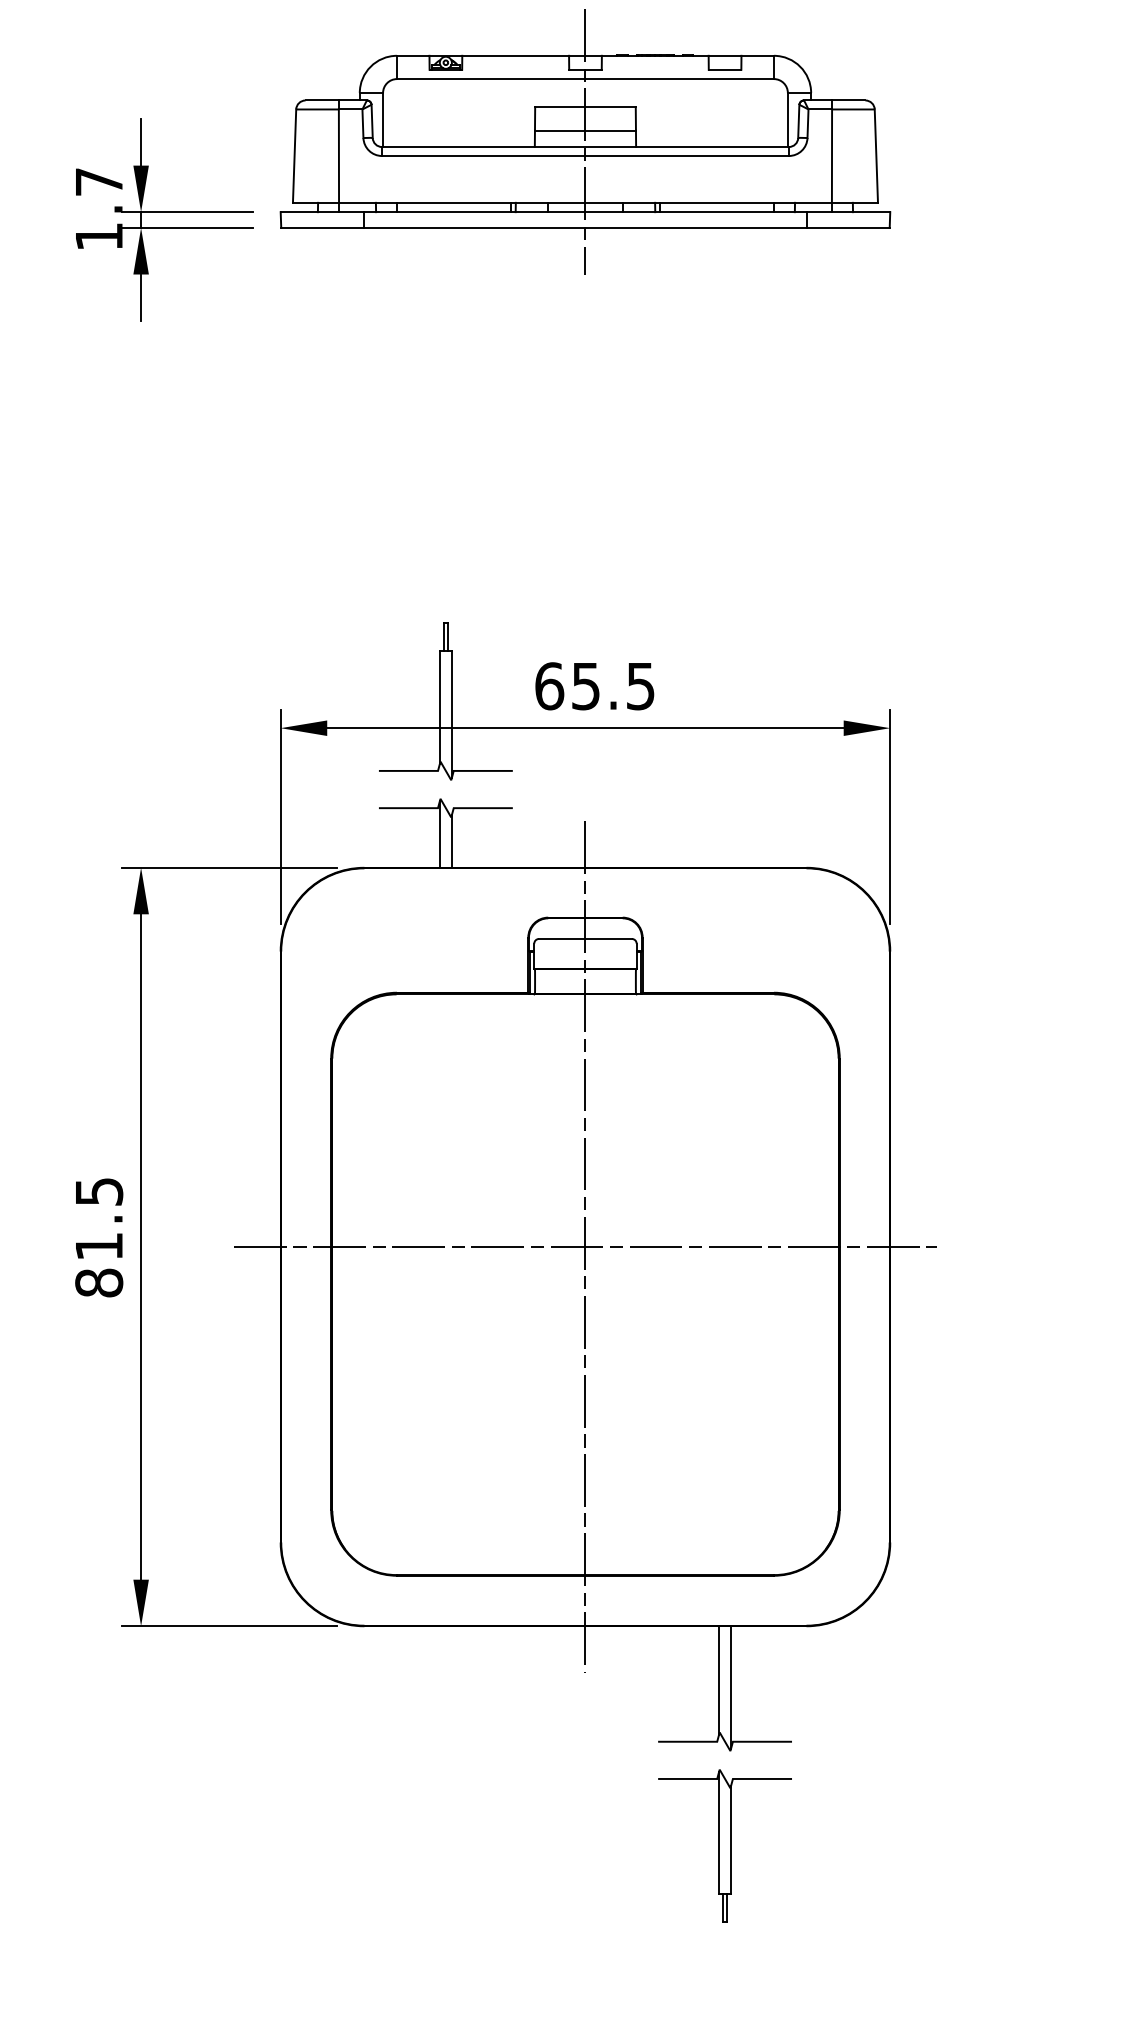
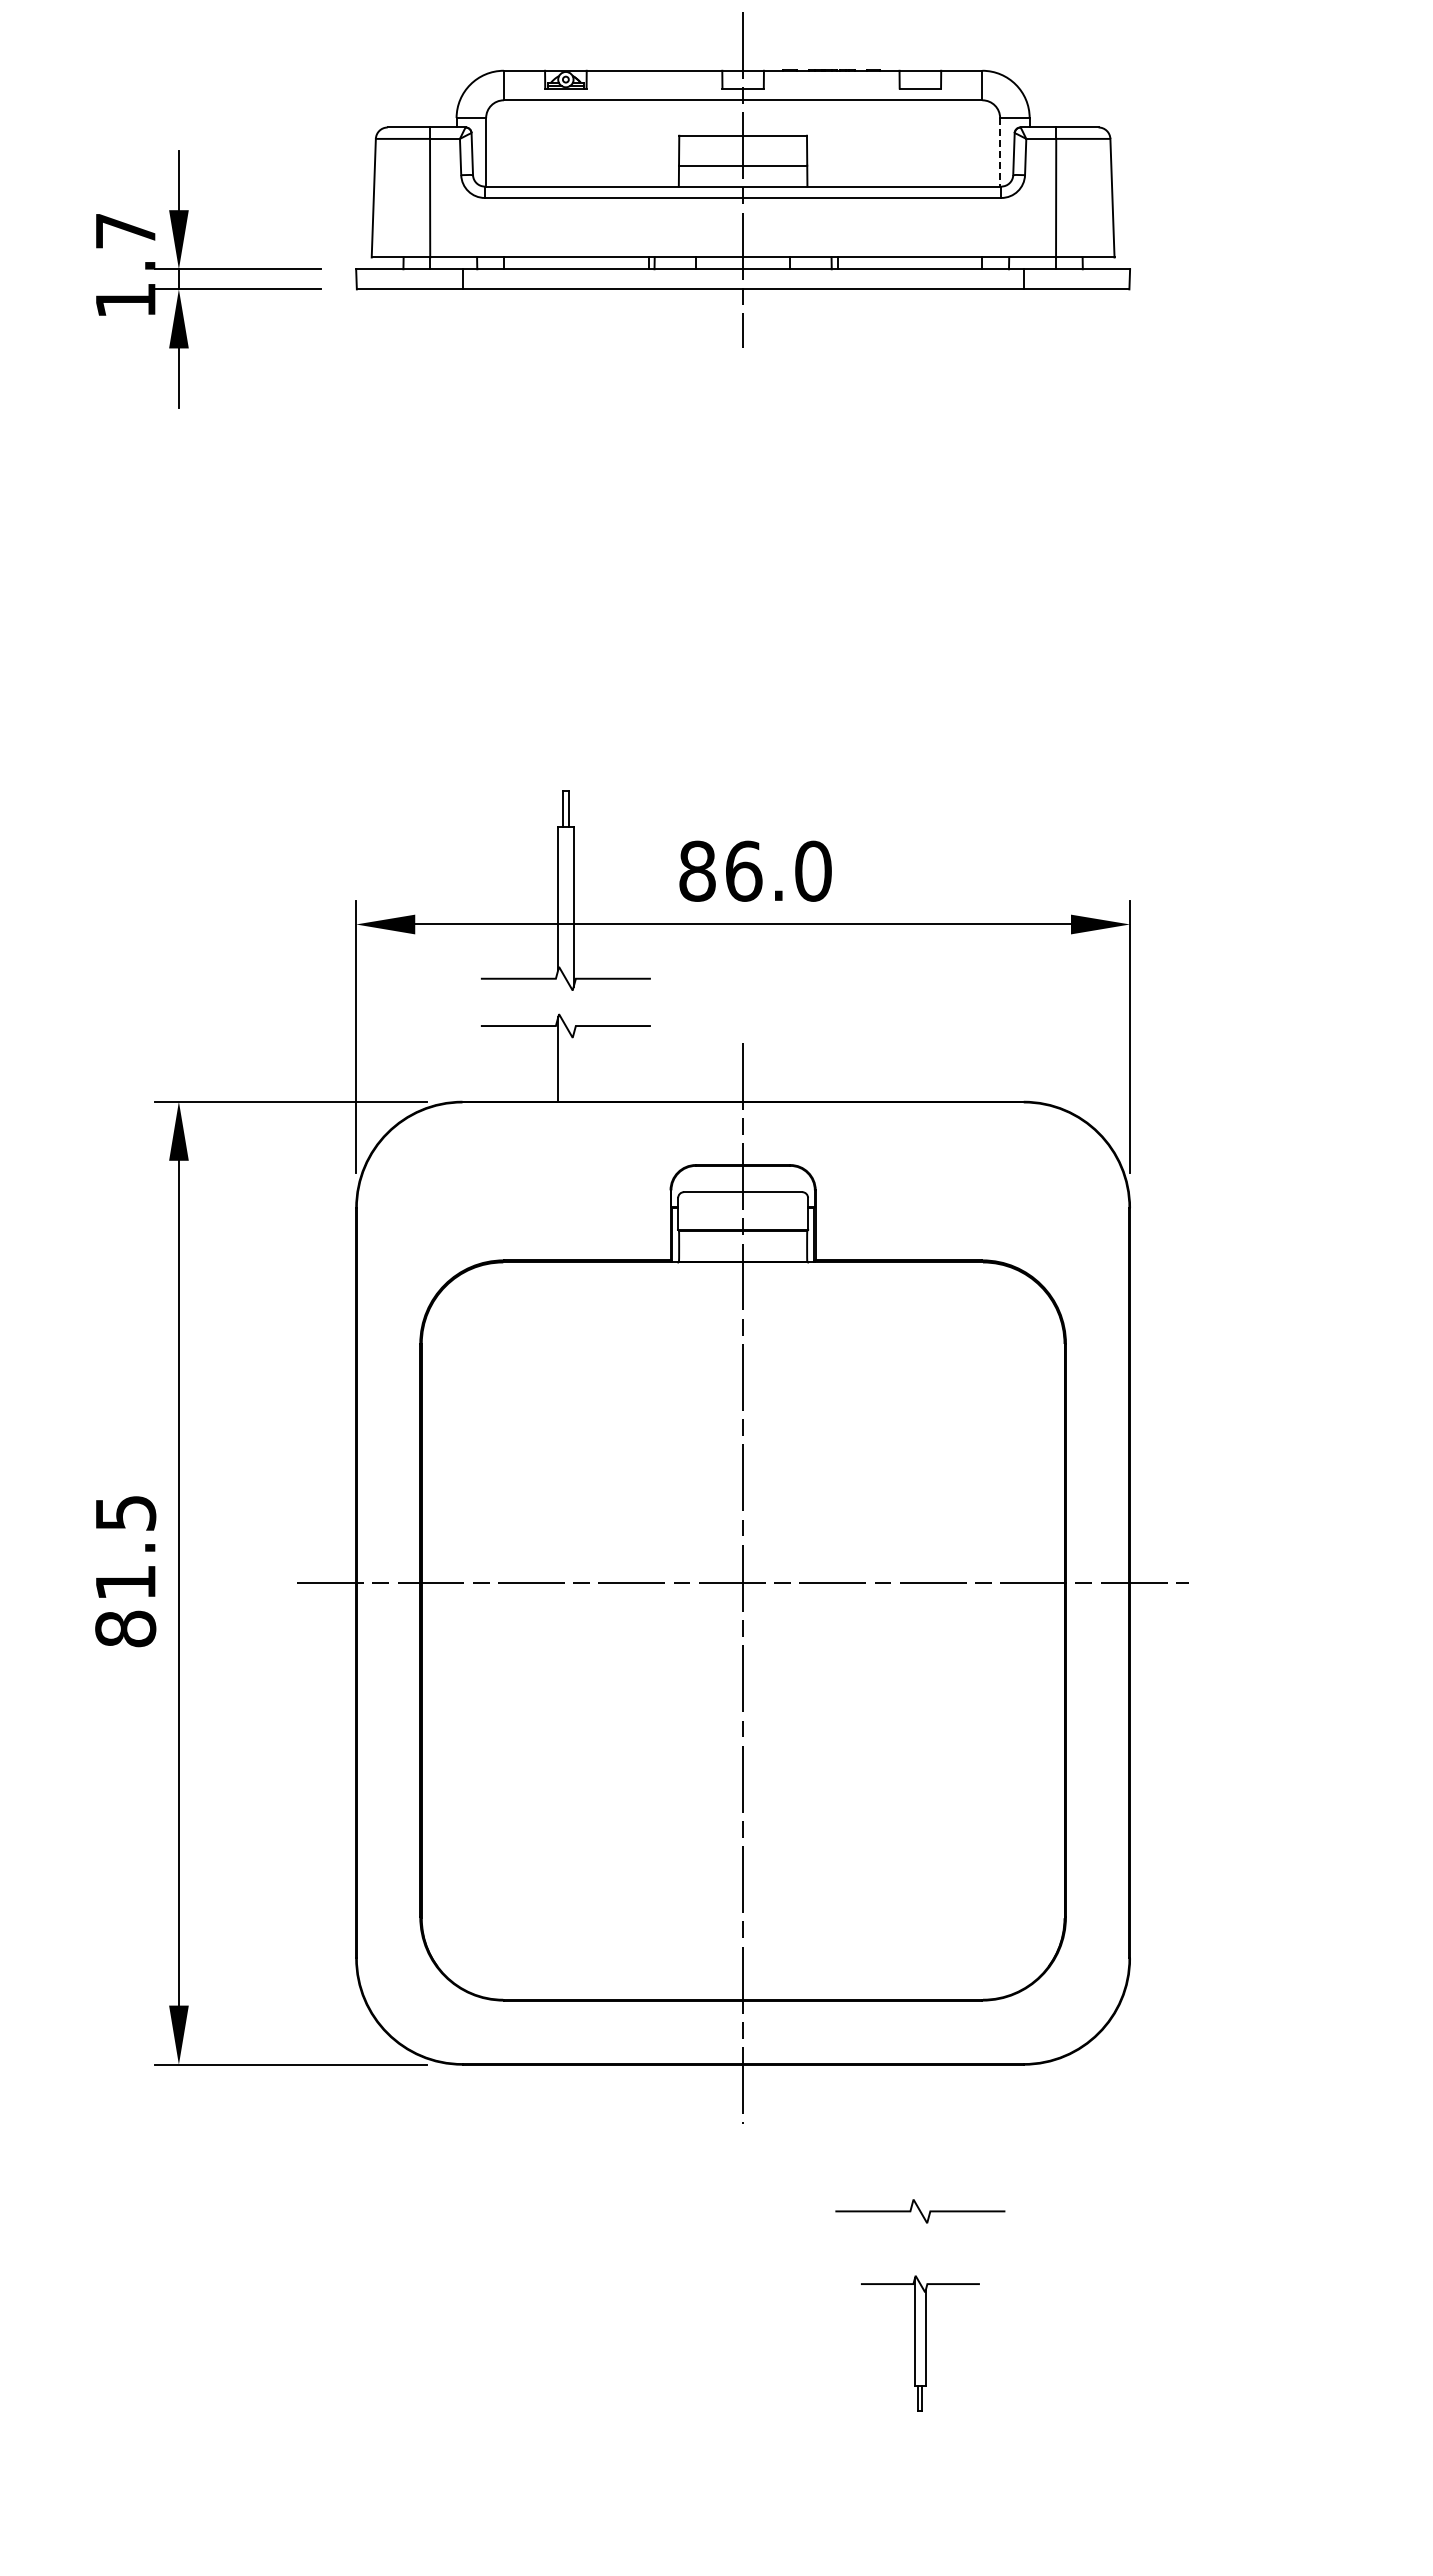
line: (788, 120) -> (1000, 152), solid -> dashed
text: (595, 685) -> (755, 870), 65.5 -> 86.0
line: (451, 840) -> (573, 1067), removed
line: (718, 1680) -> (912, 2133), removed
line: (731, 1687) -> (928, 2142), removed
part: (725, 1845) -> (920, 2343), size x0.7

